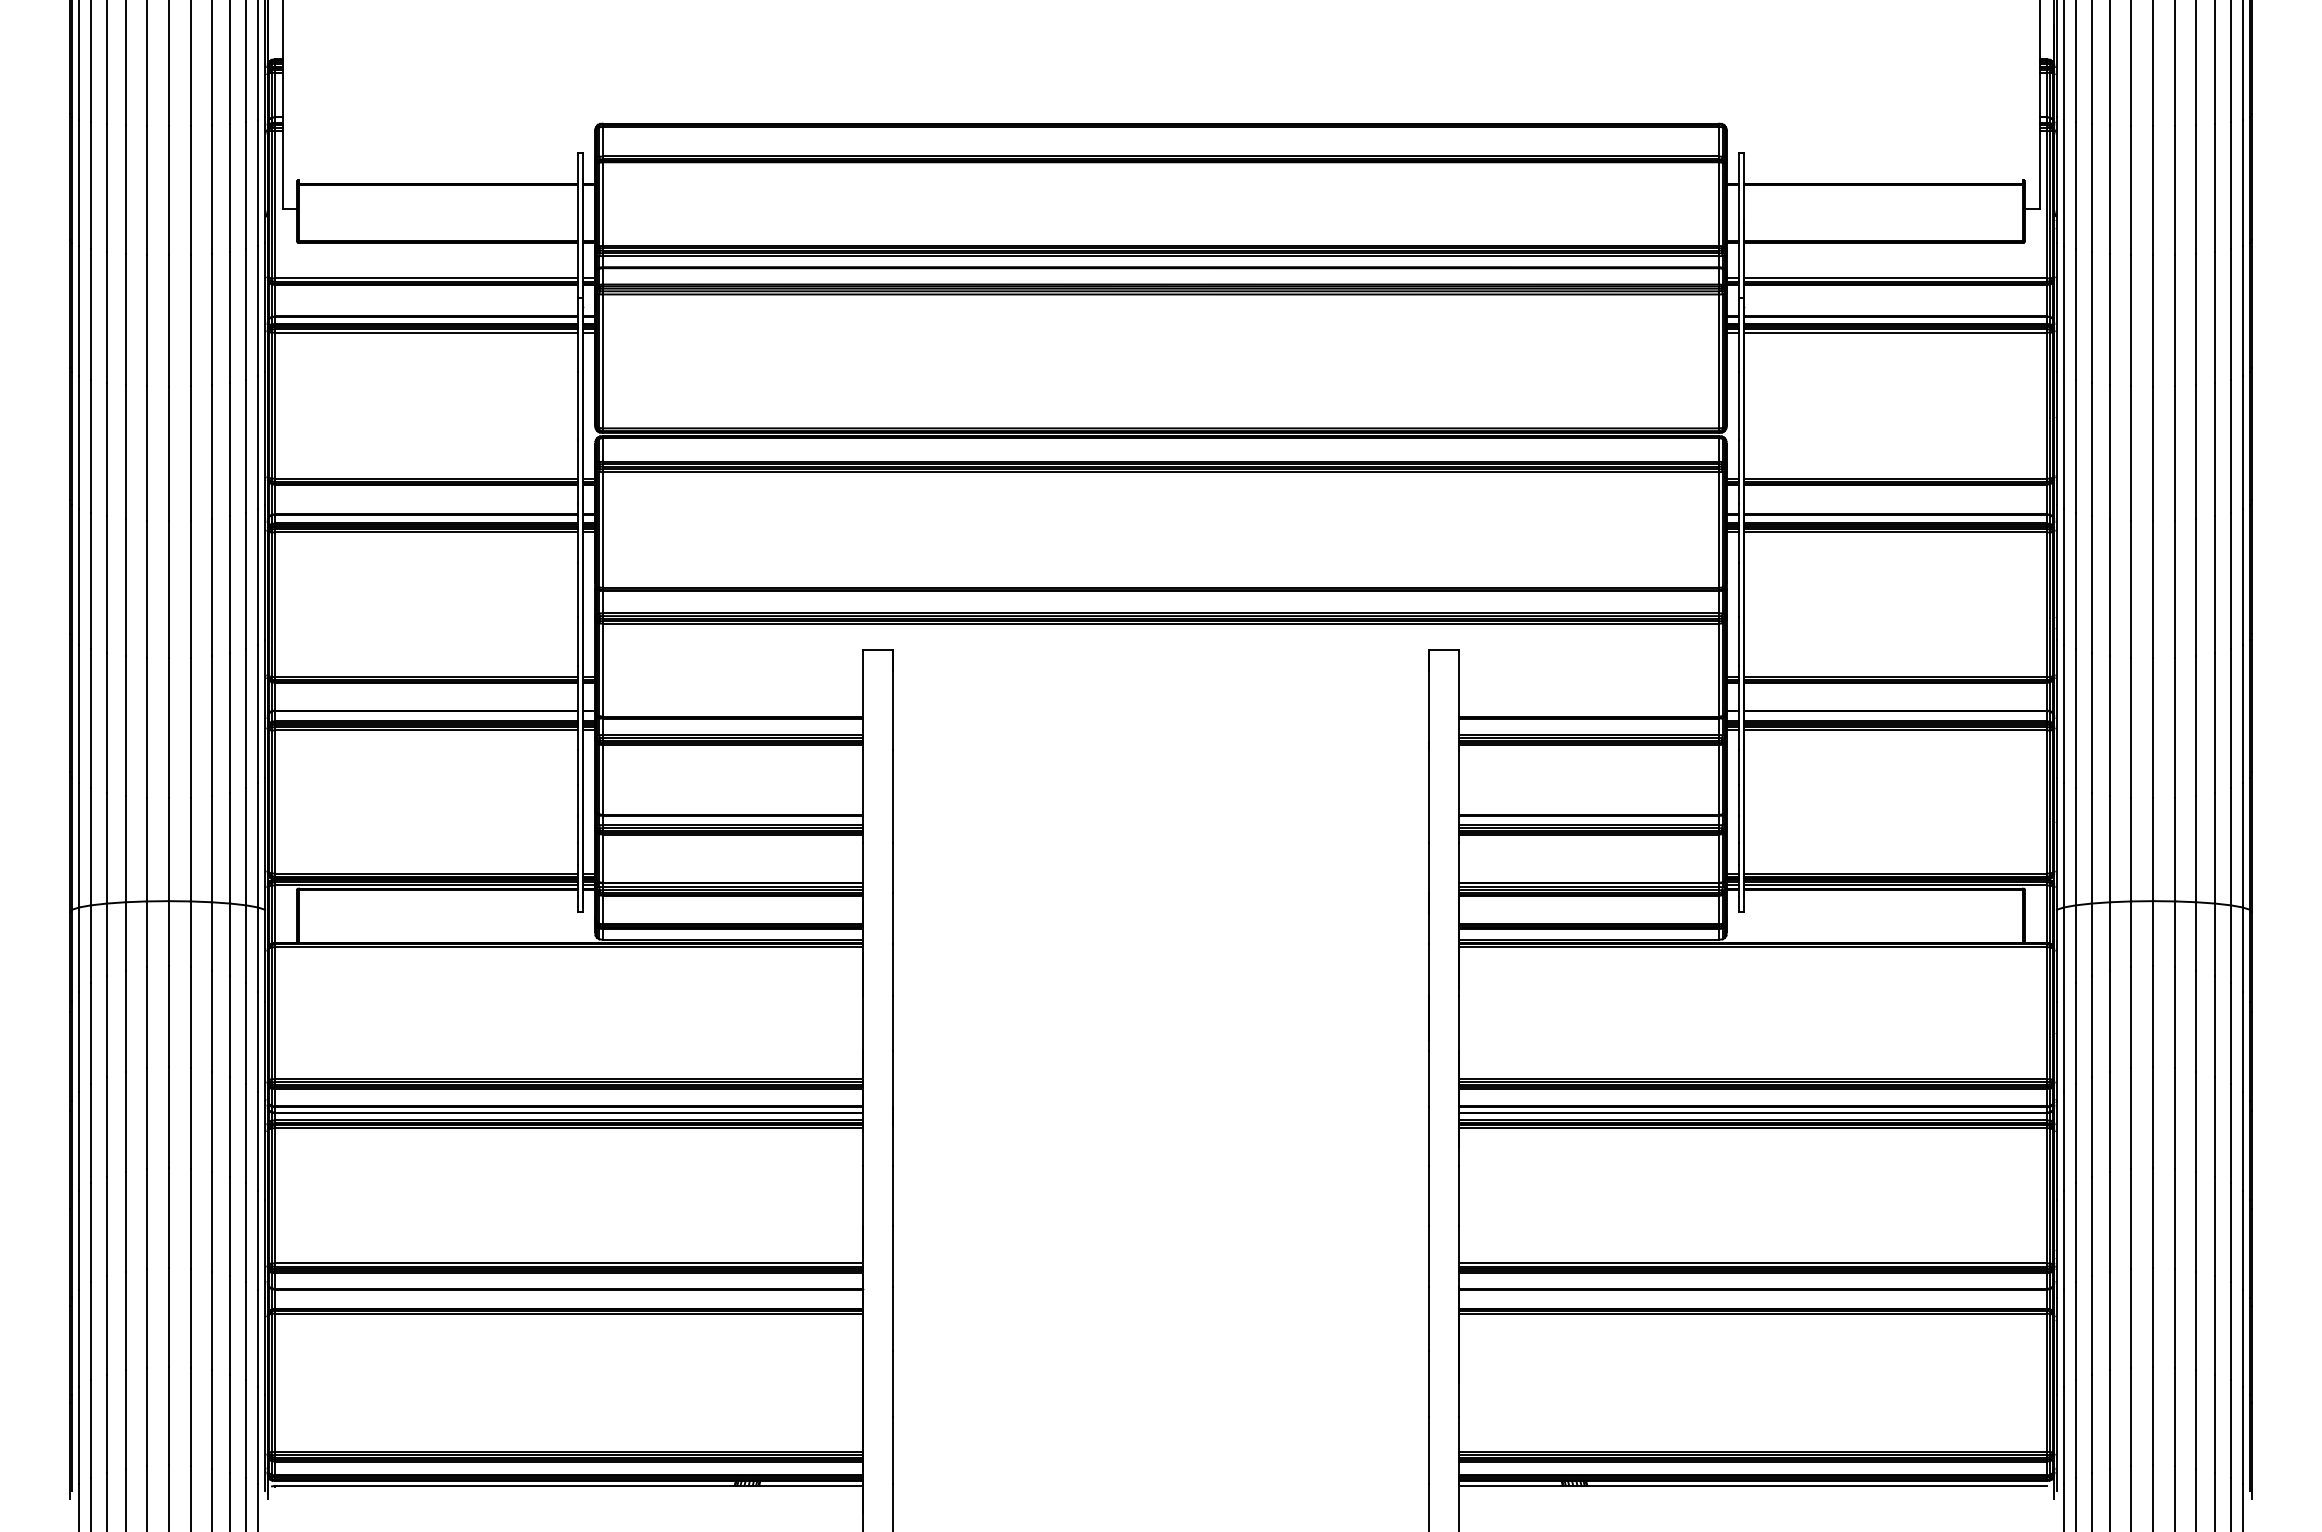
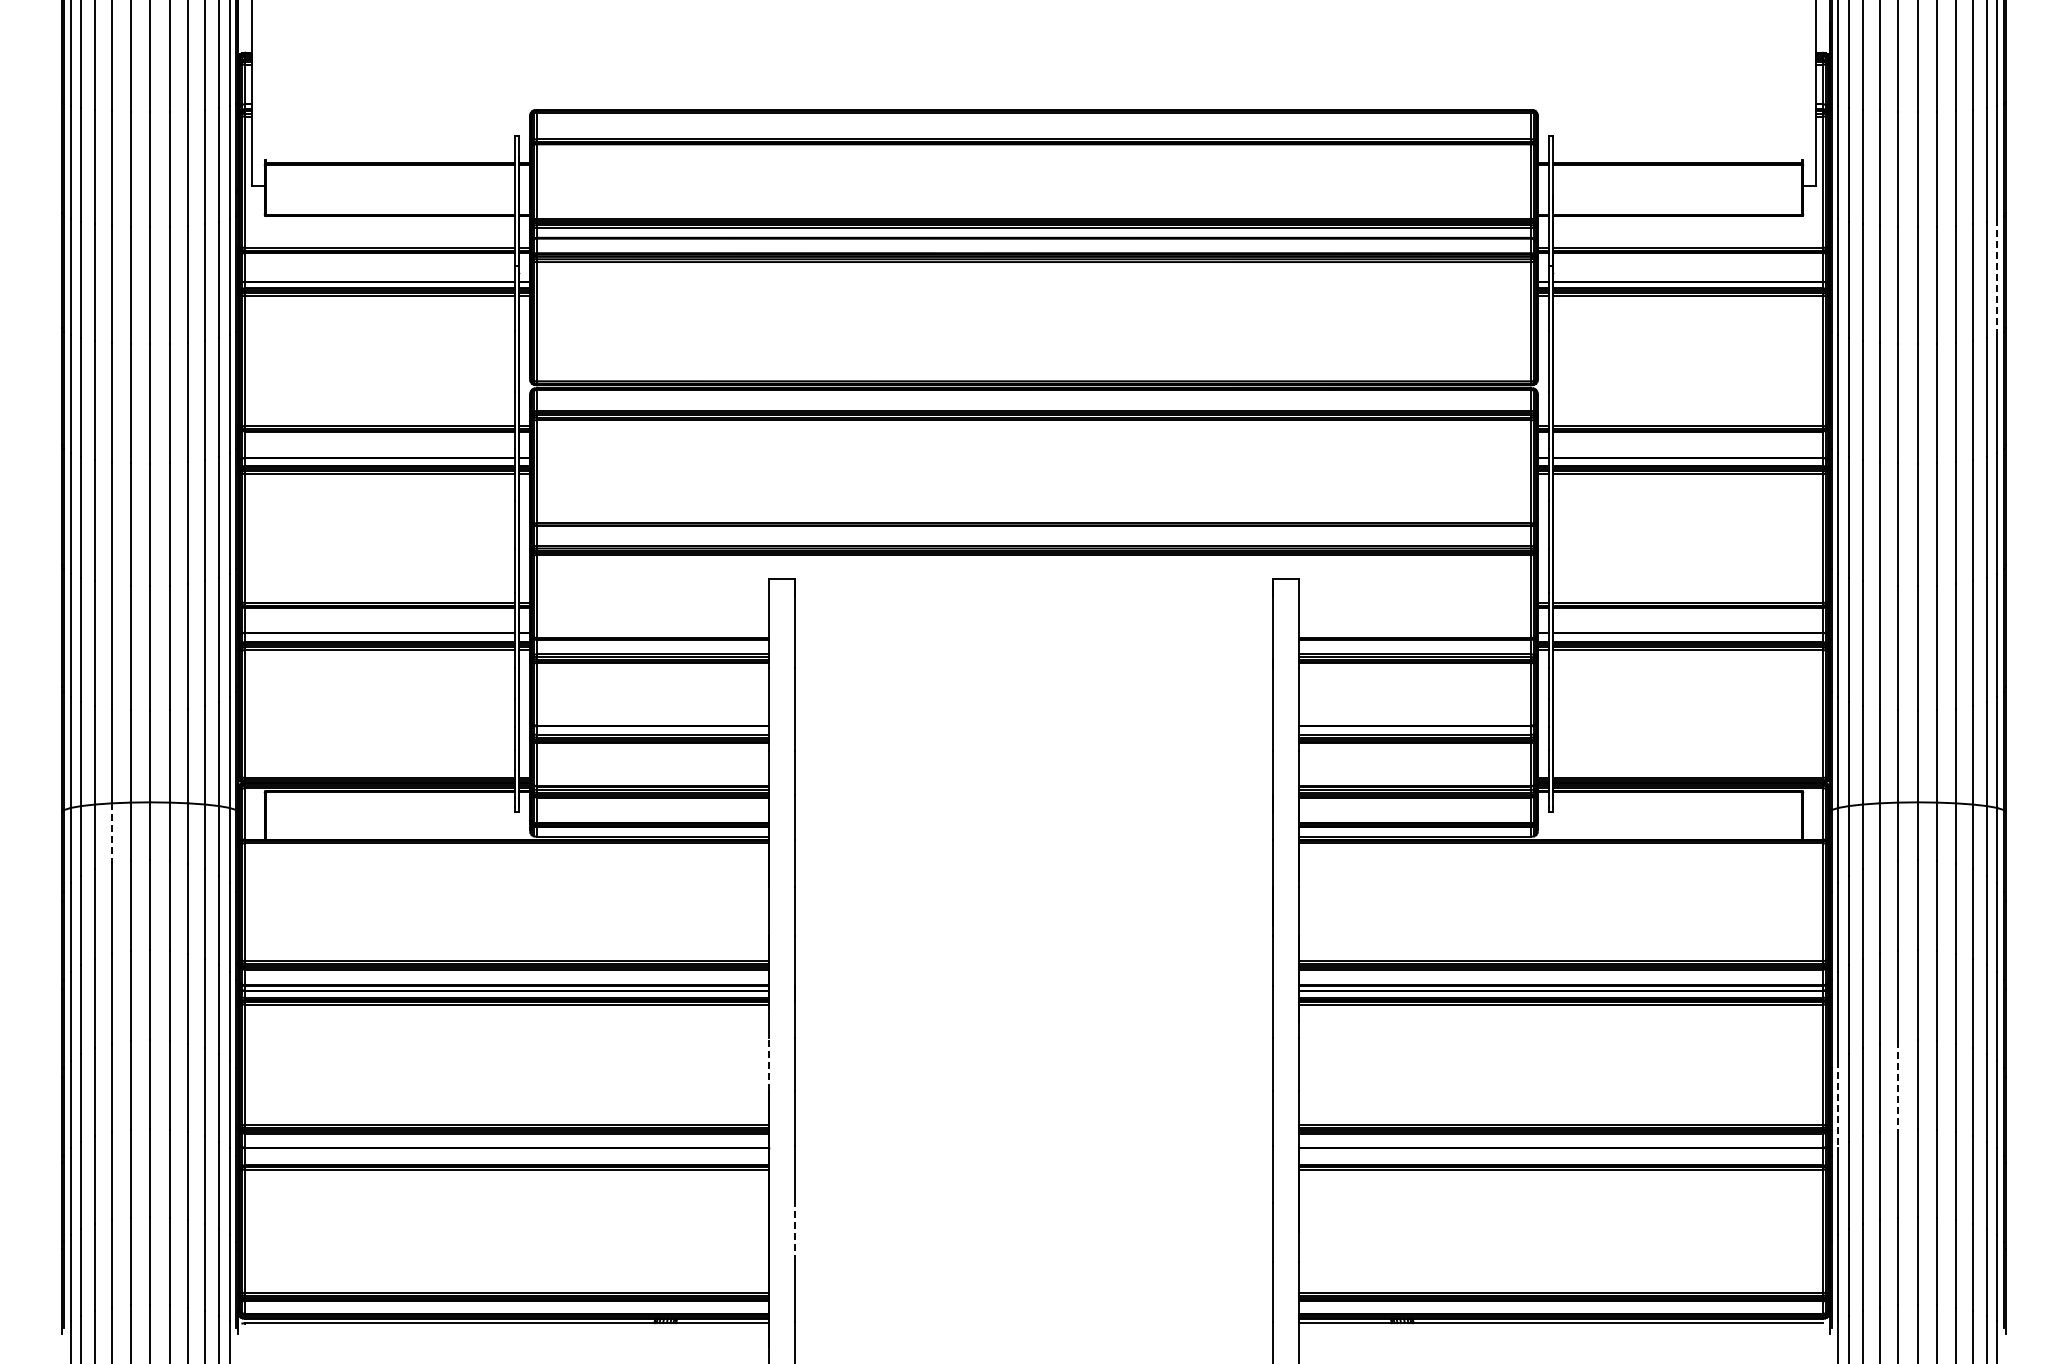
line: (2242, 311) -> (1997, 277), solid -> dashed
line: (125, 937) -> (111, 834), solid -> dashed
line: (862, 1195) -> (768, 1064), solid -> dashed
line: (2131, 1219) -> (1898, 1085), solid -> dashed
line: (2064, 1240) -> (1838, 1104), solid -> dashed
line: (893, 1383) -> (795, 1231), solid -> dashed

